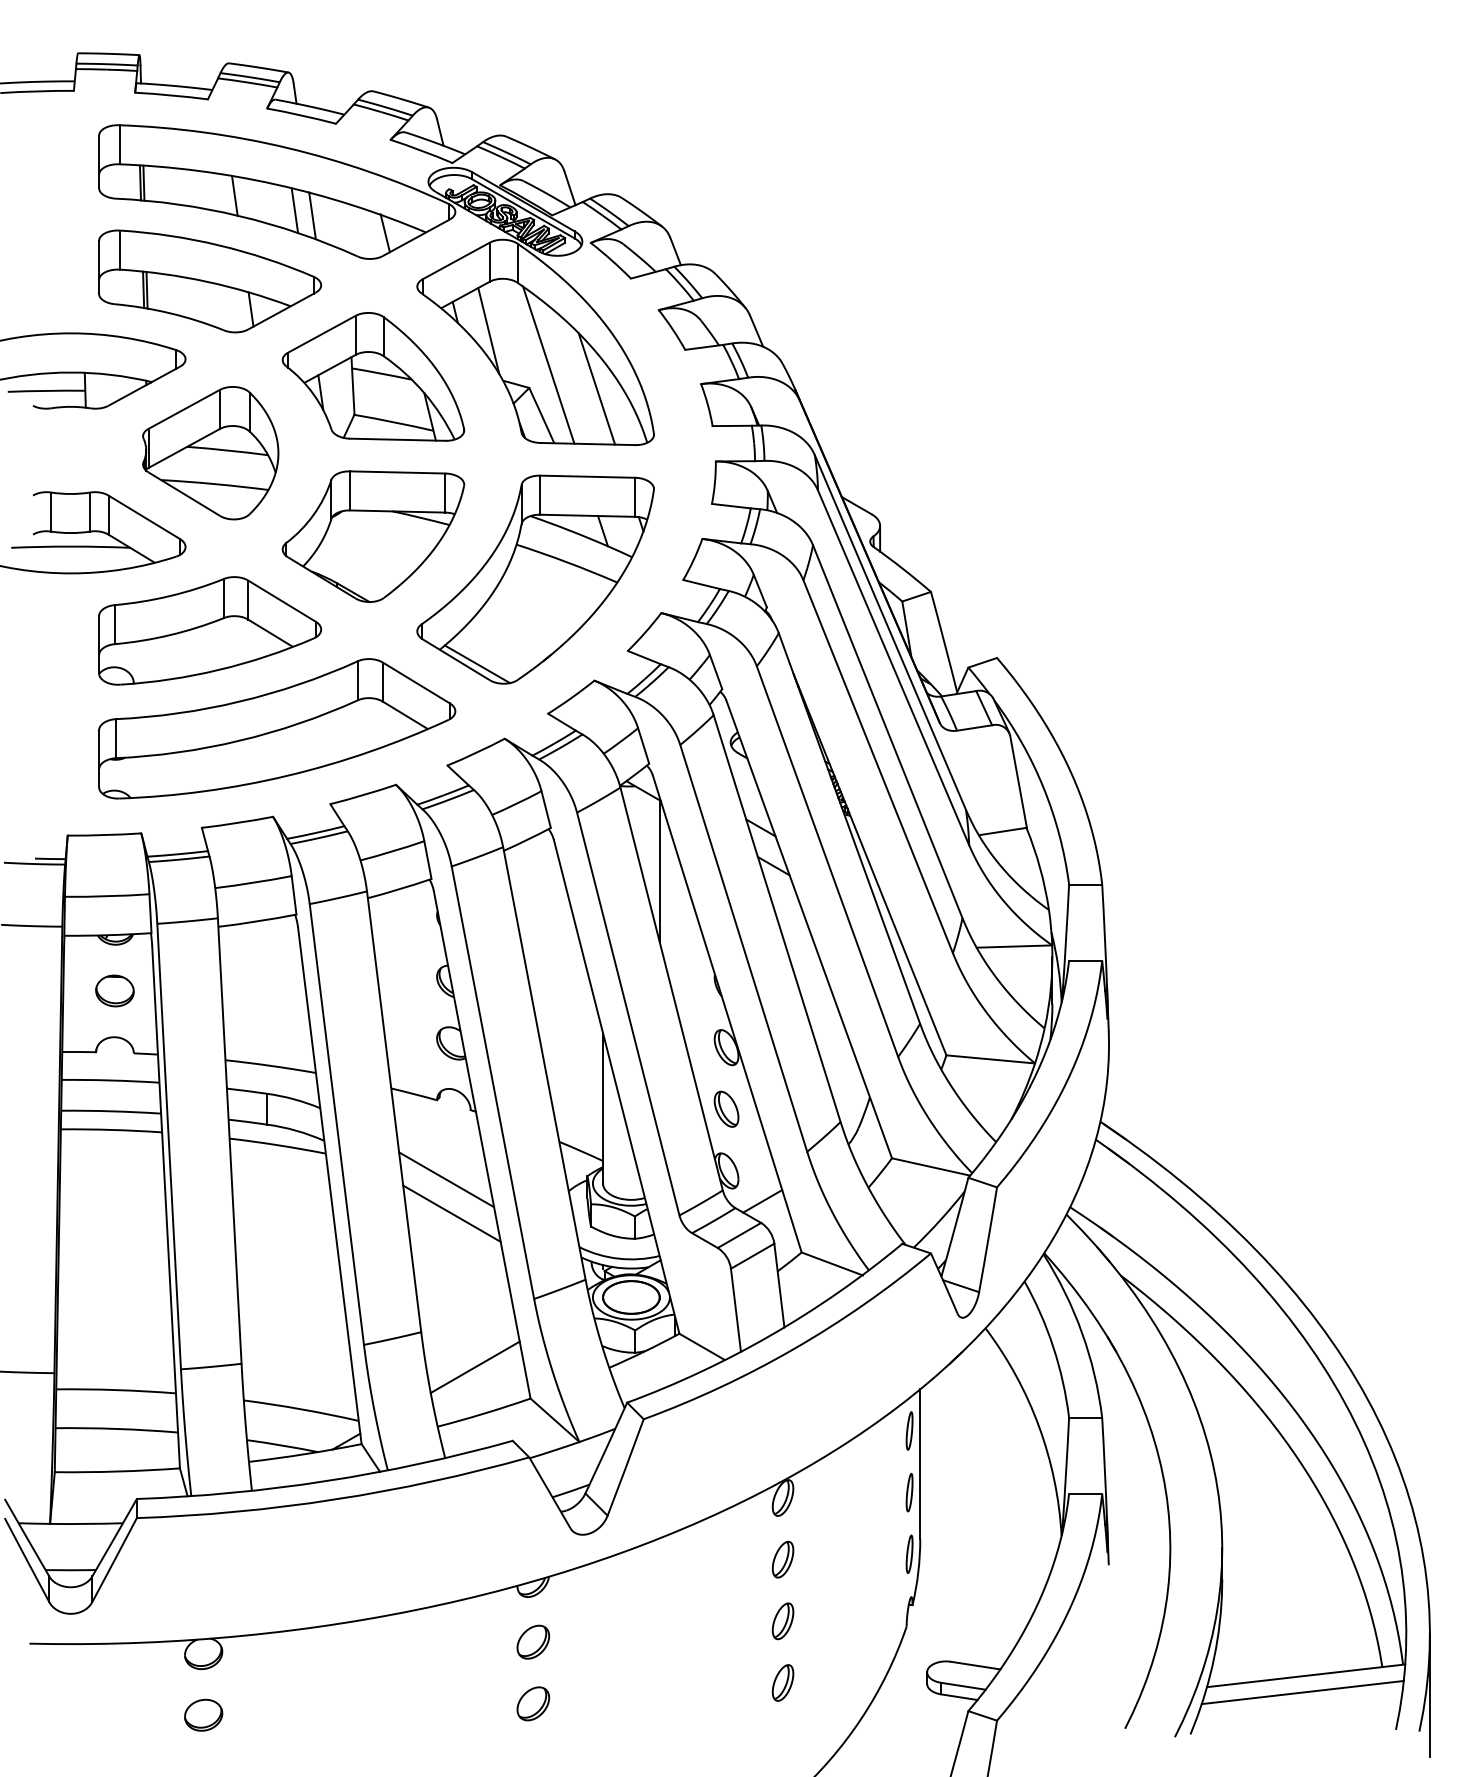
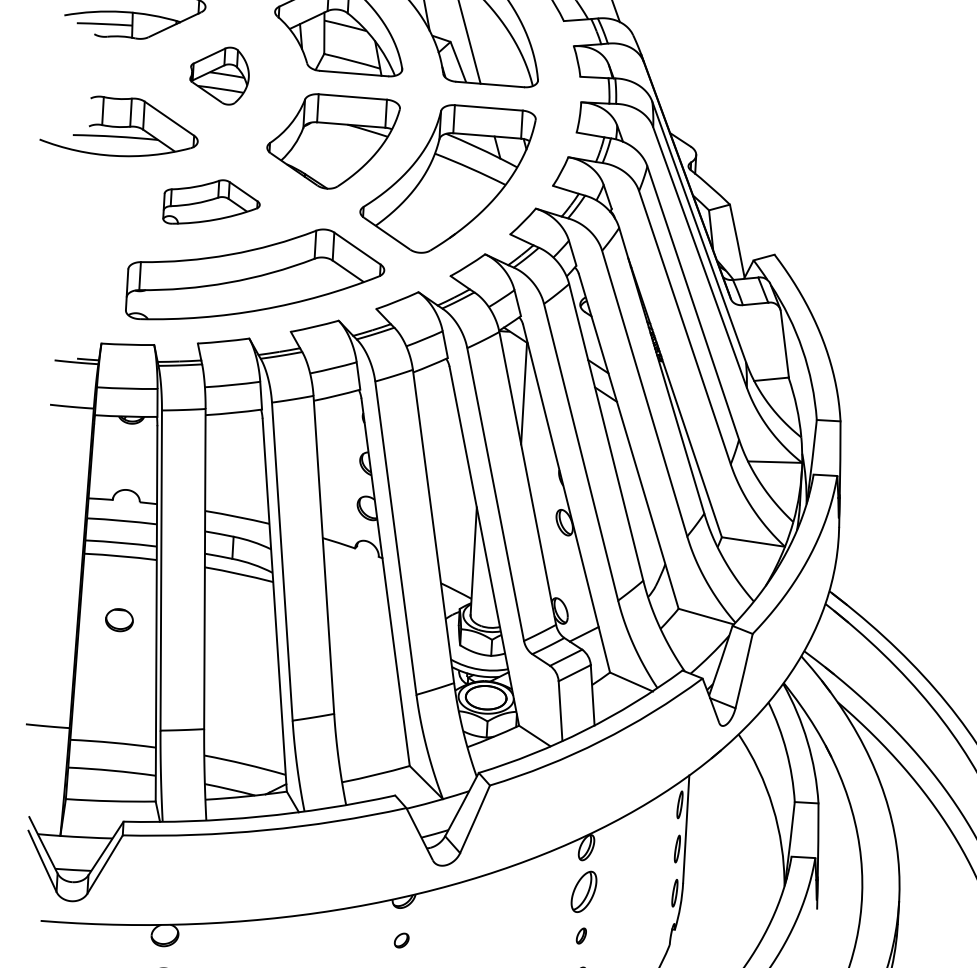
line: (596, 388) -> (498, 45), removed
part: (210, 453) -> (219, 75), size x0.6
part: (210, 630) -> (212, 202), size x0.6
line: (477, 664) -> (402, 237), removed
part: (114, 990) -> (119, 619), moved
part: (726, 1108) -> (562, 566), removed
line: (446, 1179) -> (358, 605), removed
line: (451, 1213) -> (360, 630), removed
line: (474, 1366) -> (370, 740), removed
part: (782, 1559) -> (583, 891), size x1.6
part: (782, 1621) -> (581, 936), size x0.6
part: (533, 1641) -> (401, 940), size x0.6

